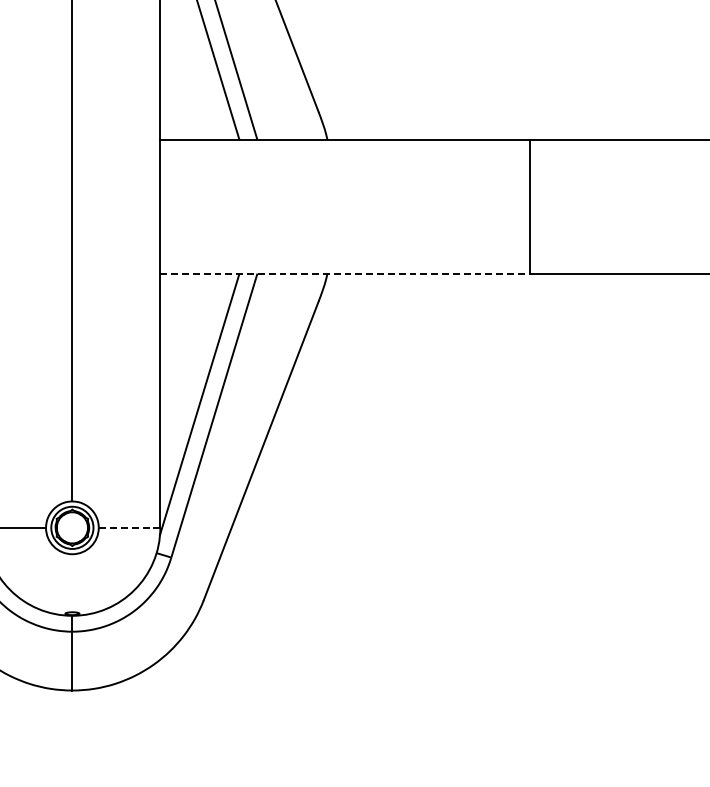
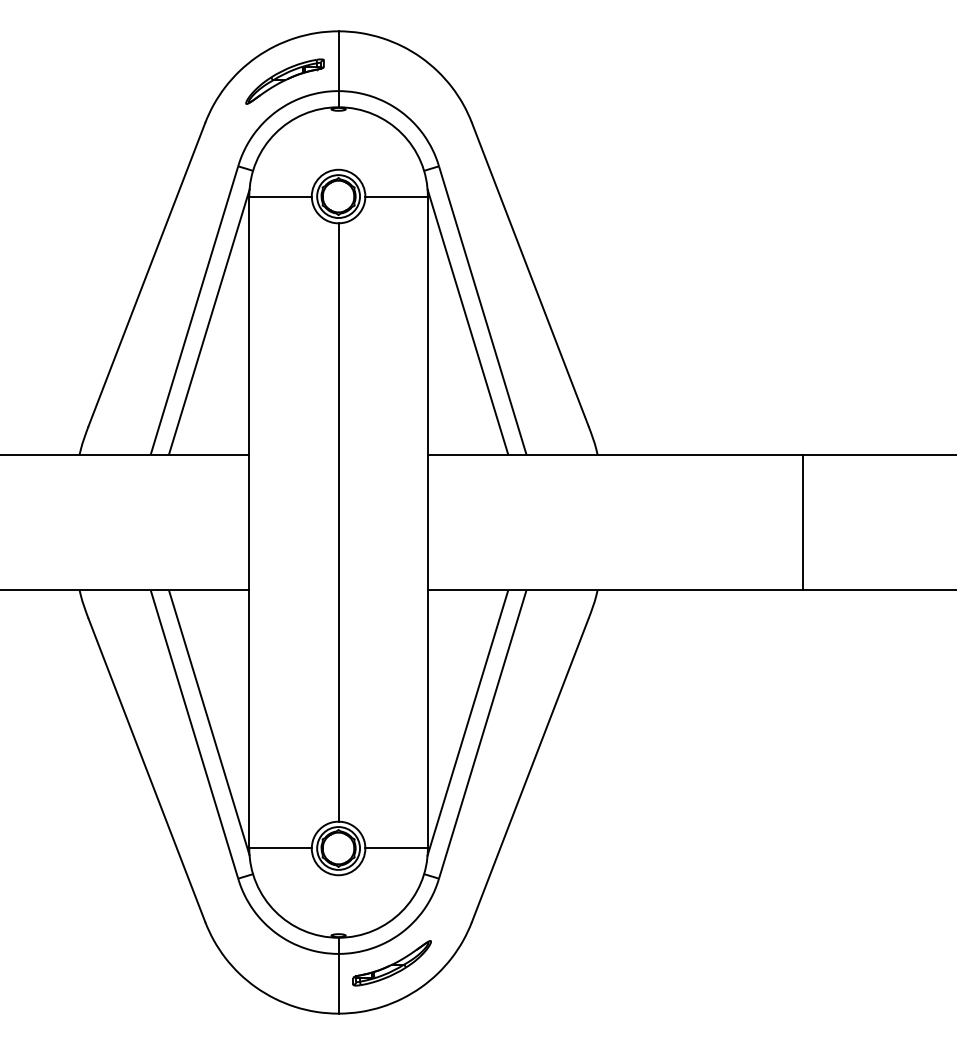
line: (345, 273) -> (615, 590), dashed -> solid
line: (129, 527) -> (396, 848), dashed -> solid
part: (124, 641) -> (391, 963), added

